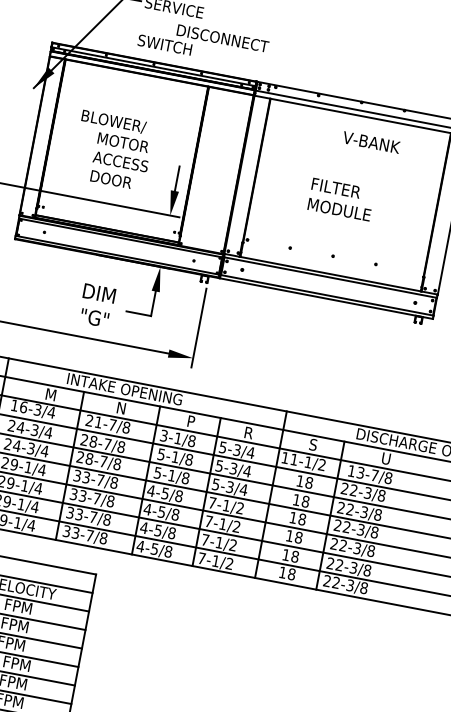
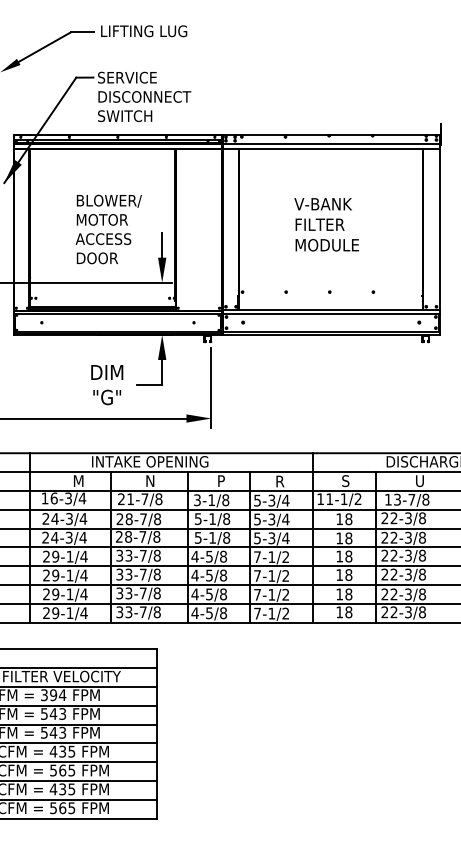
text: (222, 38) -> (144, 96), moved
text: (113, 121) -> (108, 200), moved
text: (370, 142) -> (322, 204), moved

